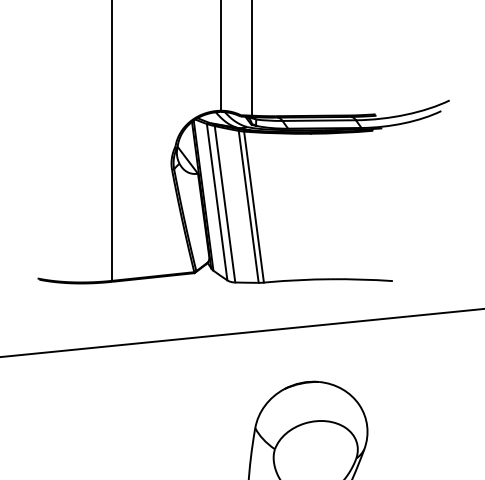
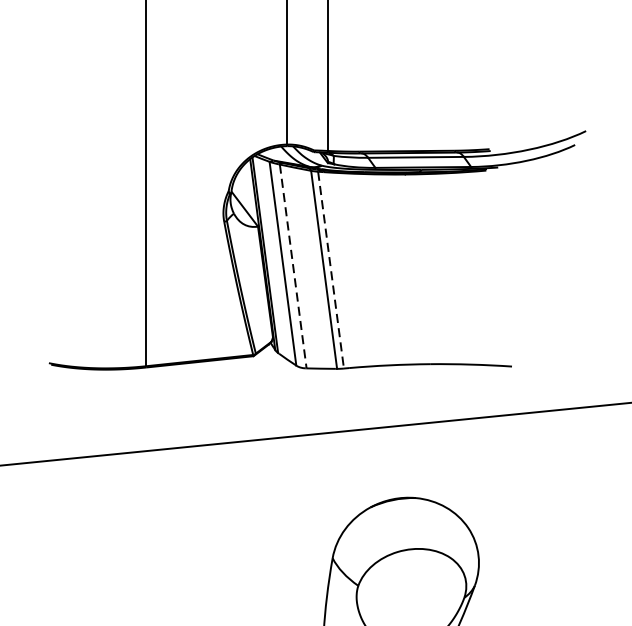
line: (225, 204) -> (293, 266), solid -> dashed
line: (254, 207) -> (331, 270), solid -> dashed

